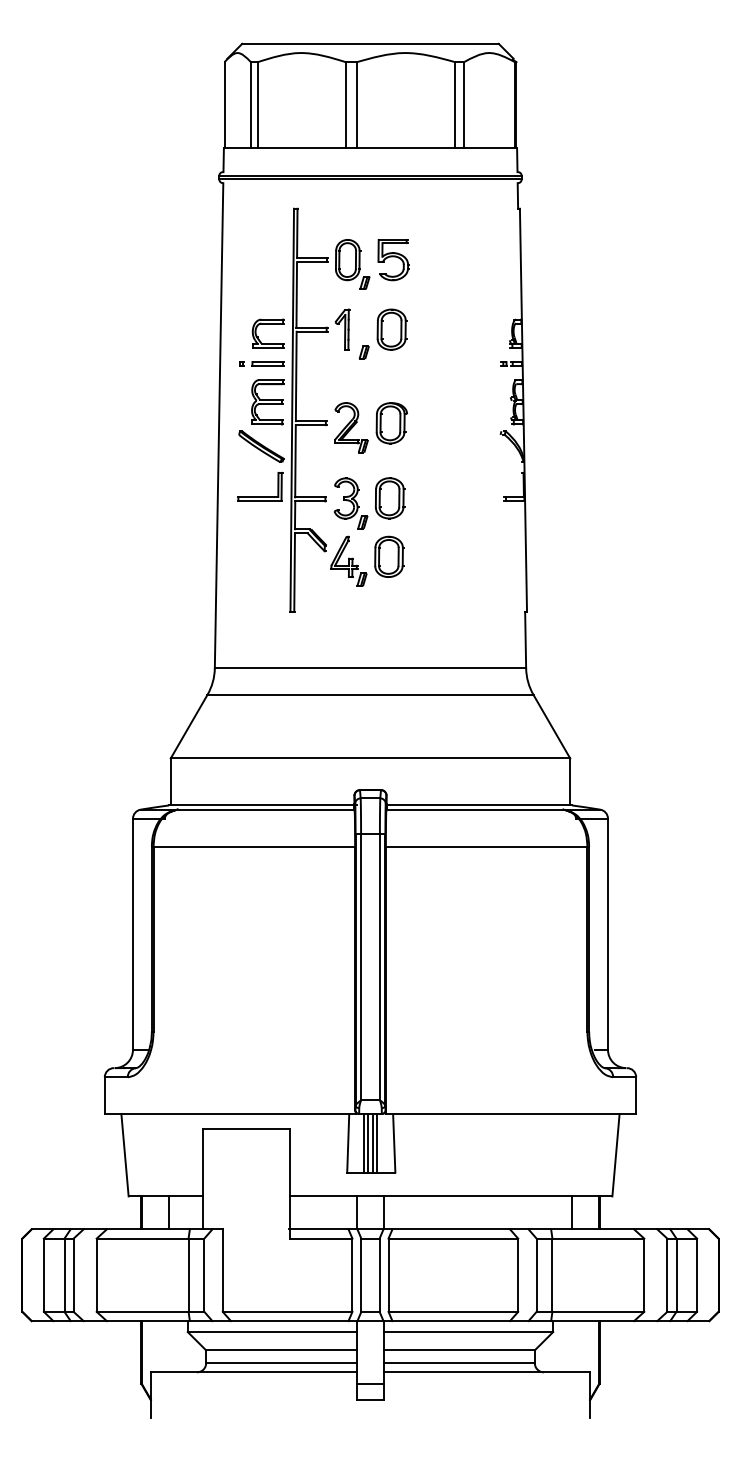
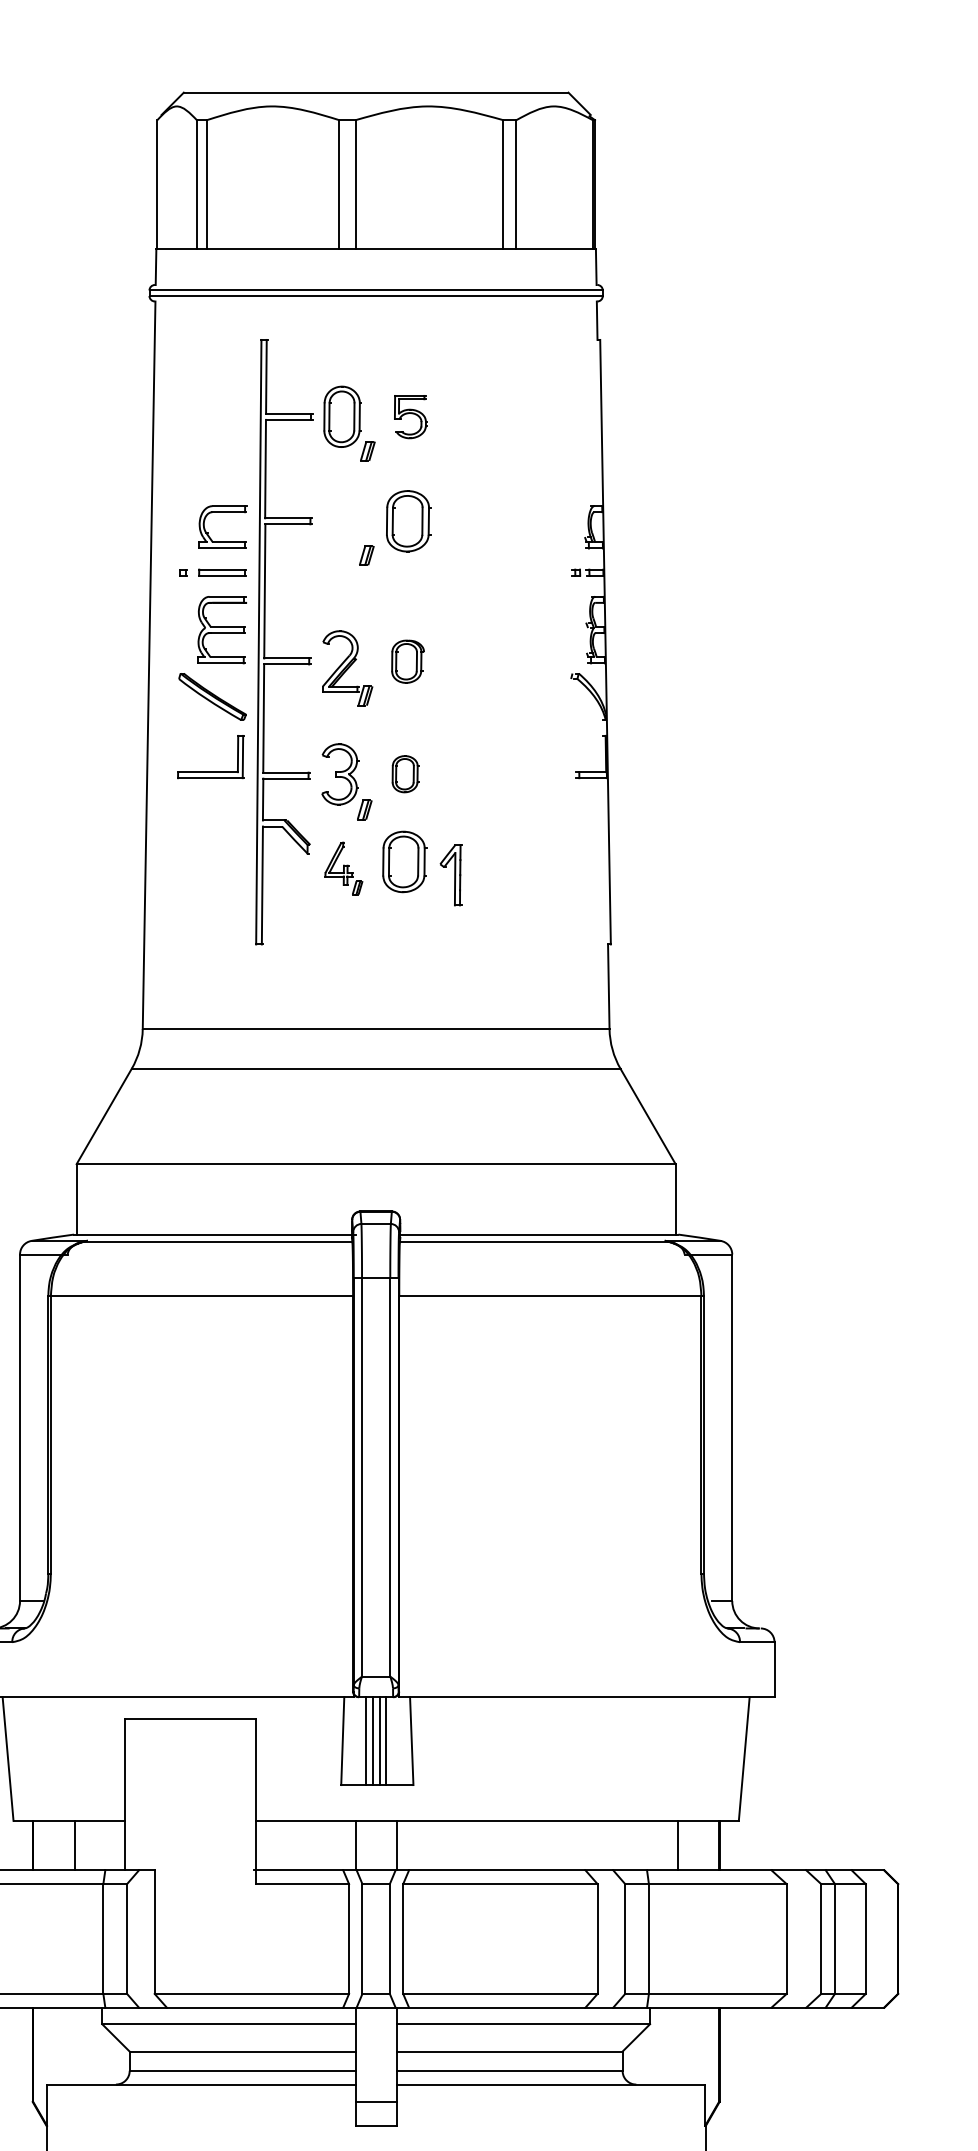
part: (393, 260) -> (410, 417), size x0.7
part: (342, 329) -> (451, 874), moved
part: (391, 423) -> (407, 661), size x0.7
part: (389, 498) -> (404, 774), size x0.6
part: (348, 560) -> (343, 867), size x0.7

